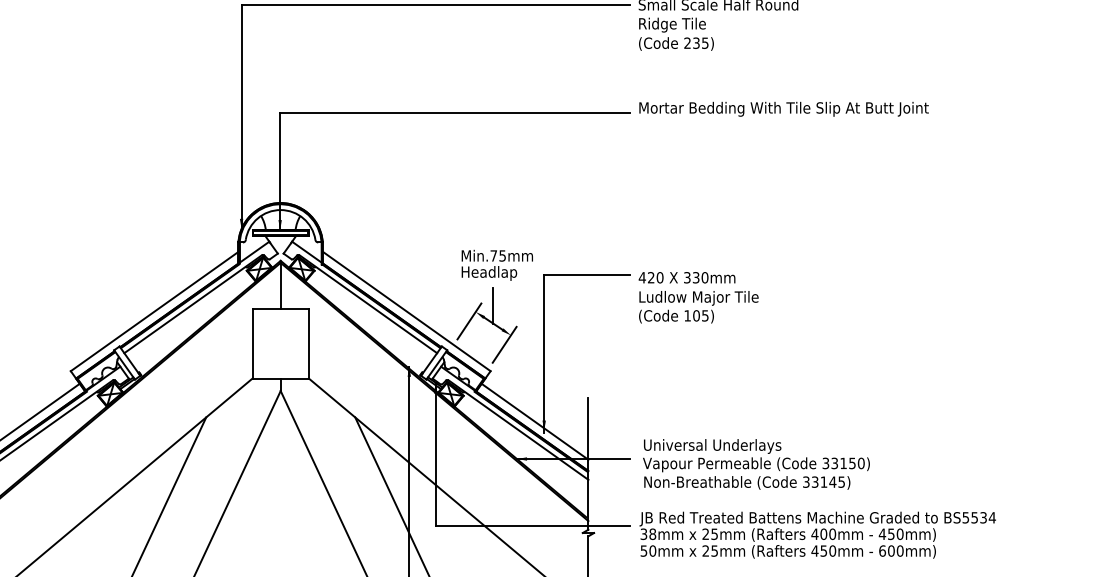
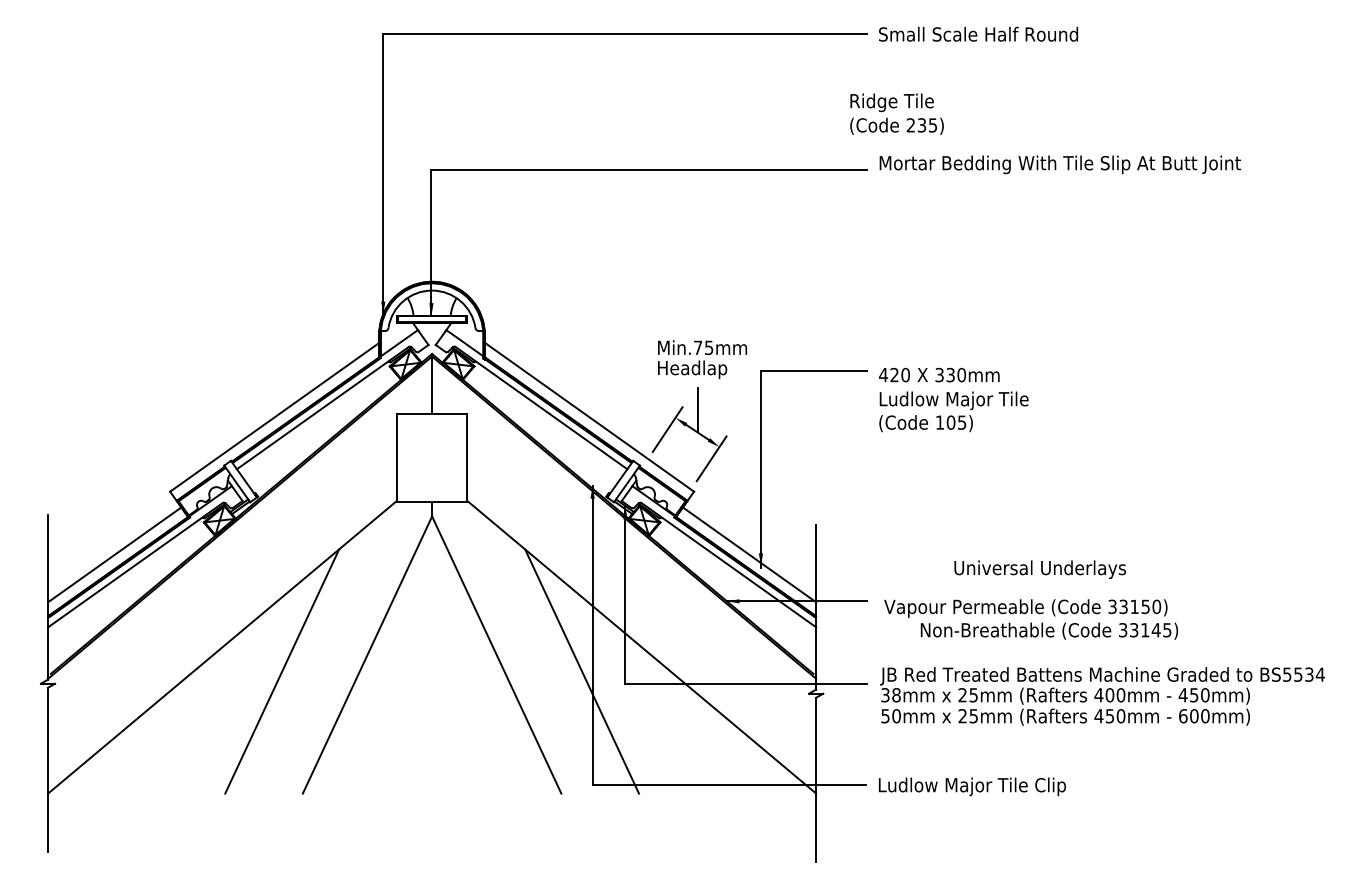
text: (676, 33) -> (896, 113), moved
text: (712, 446) -> (1039, 569), moved
text: (747, 482) -> (1049, 630), moved

